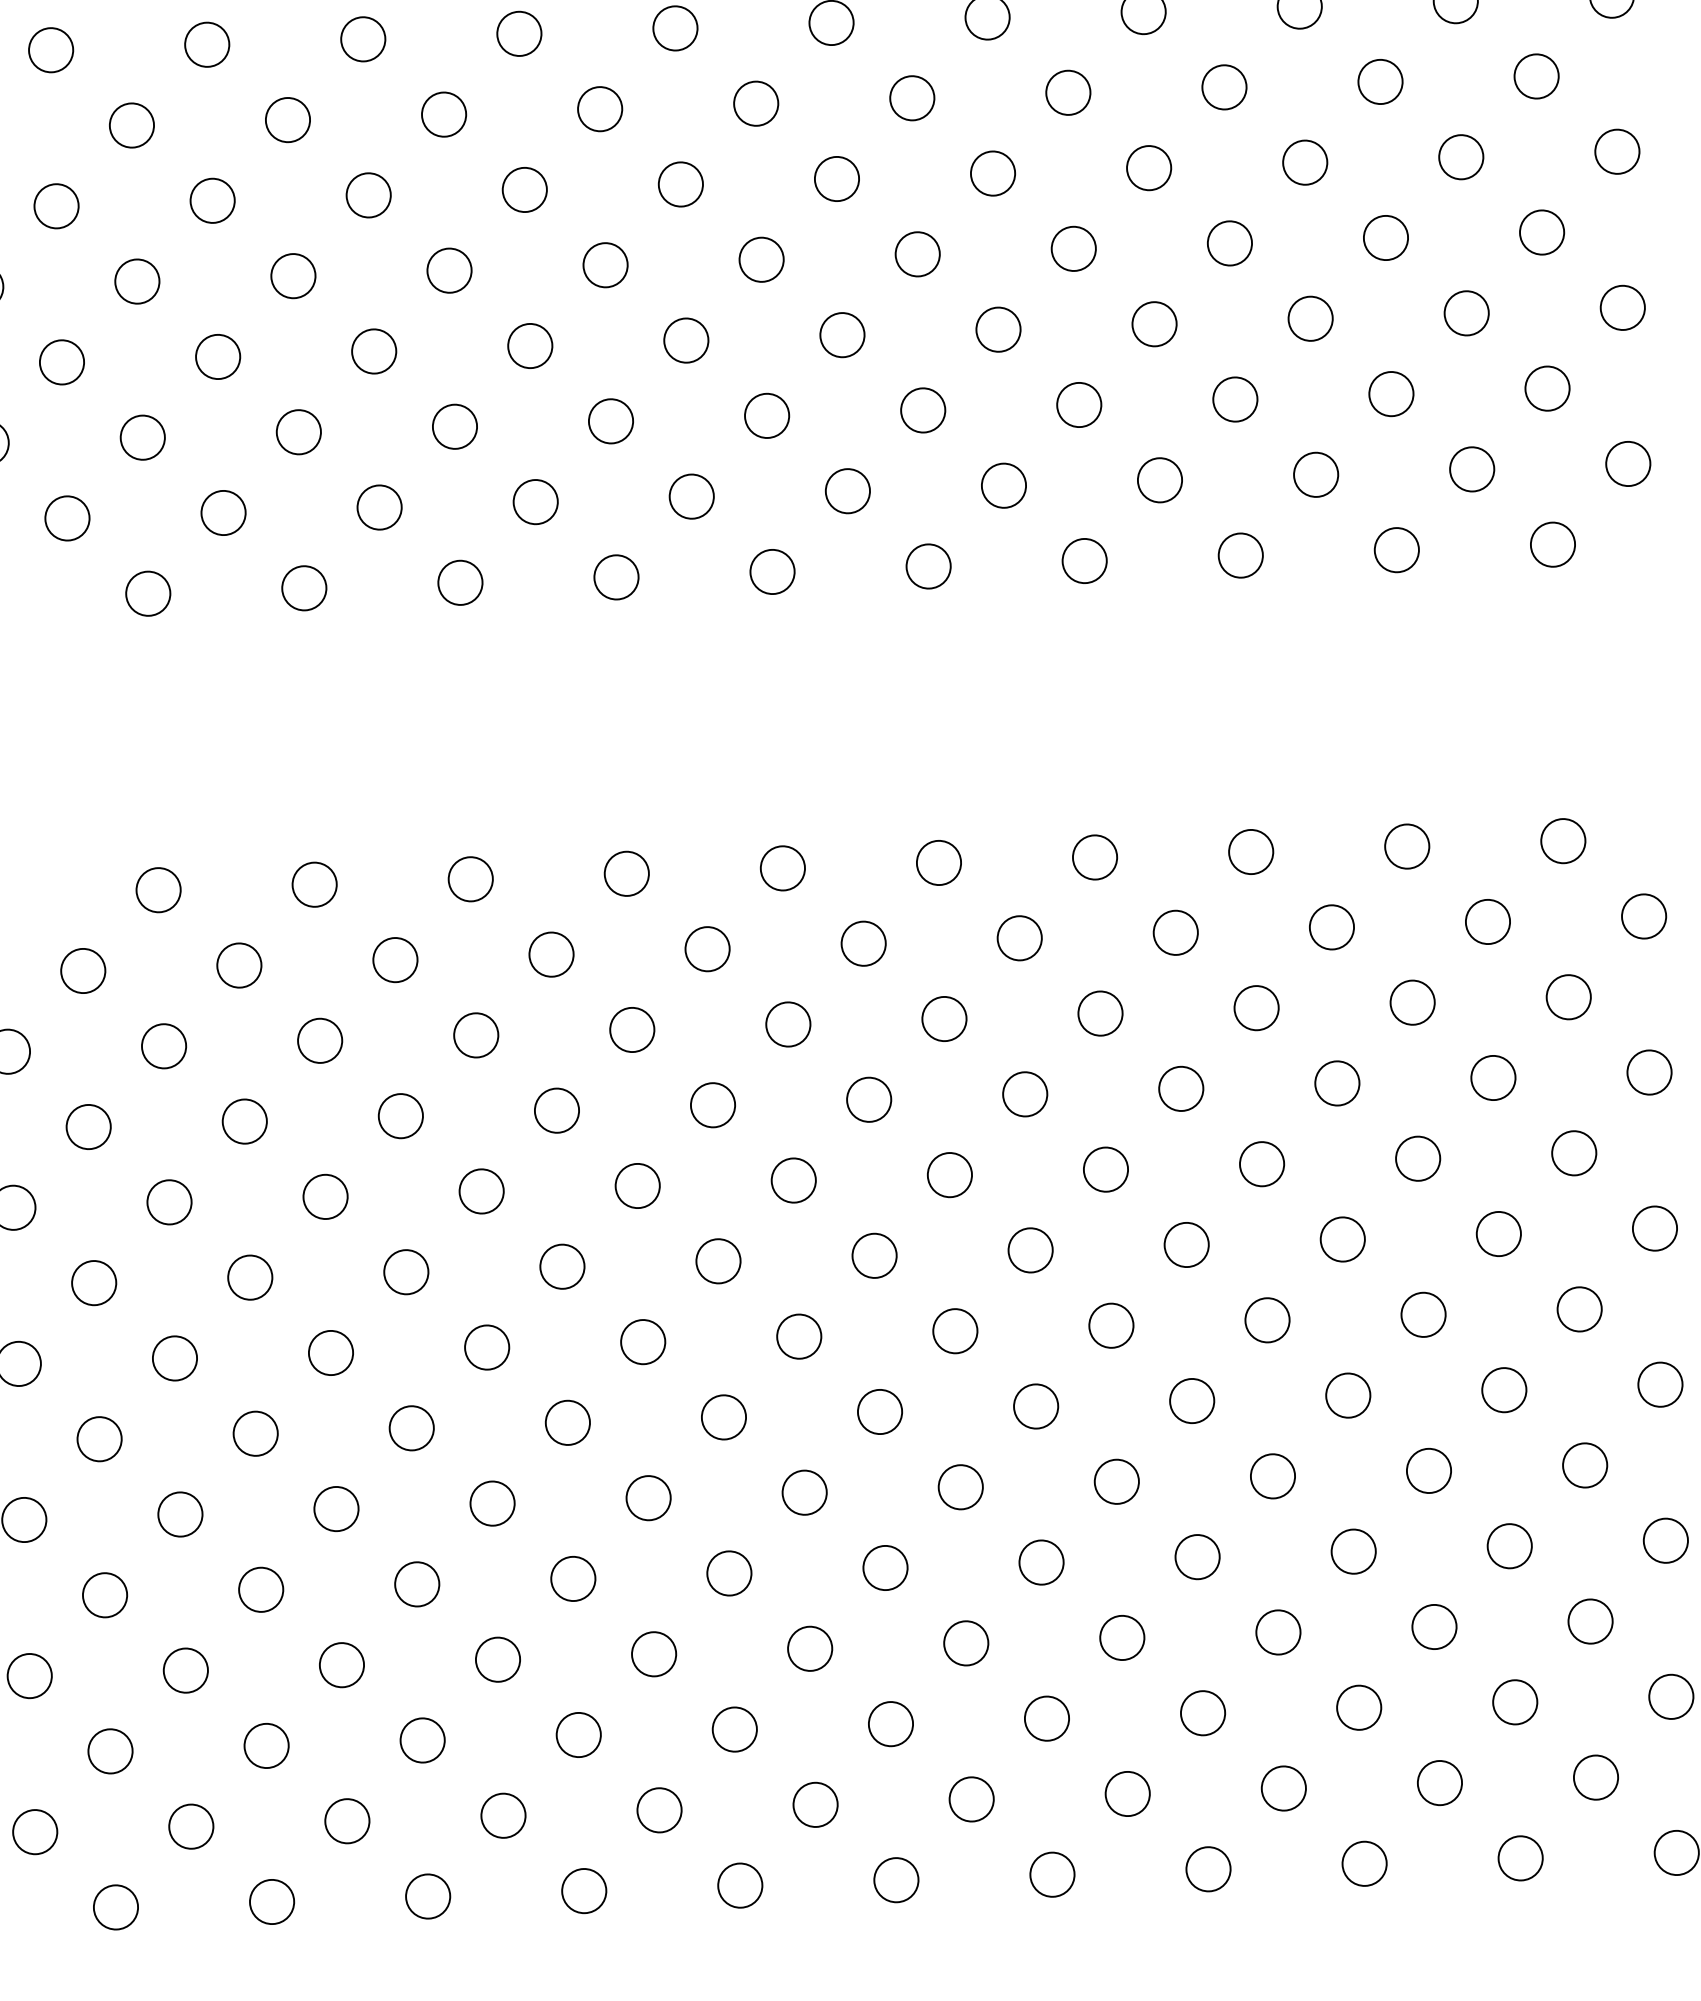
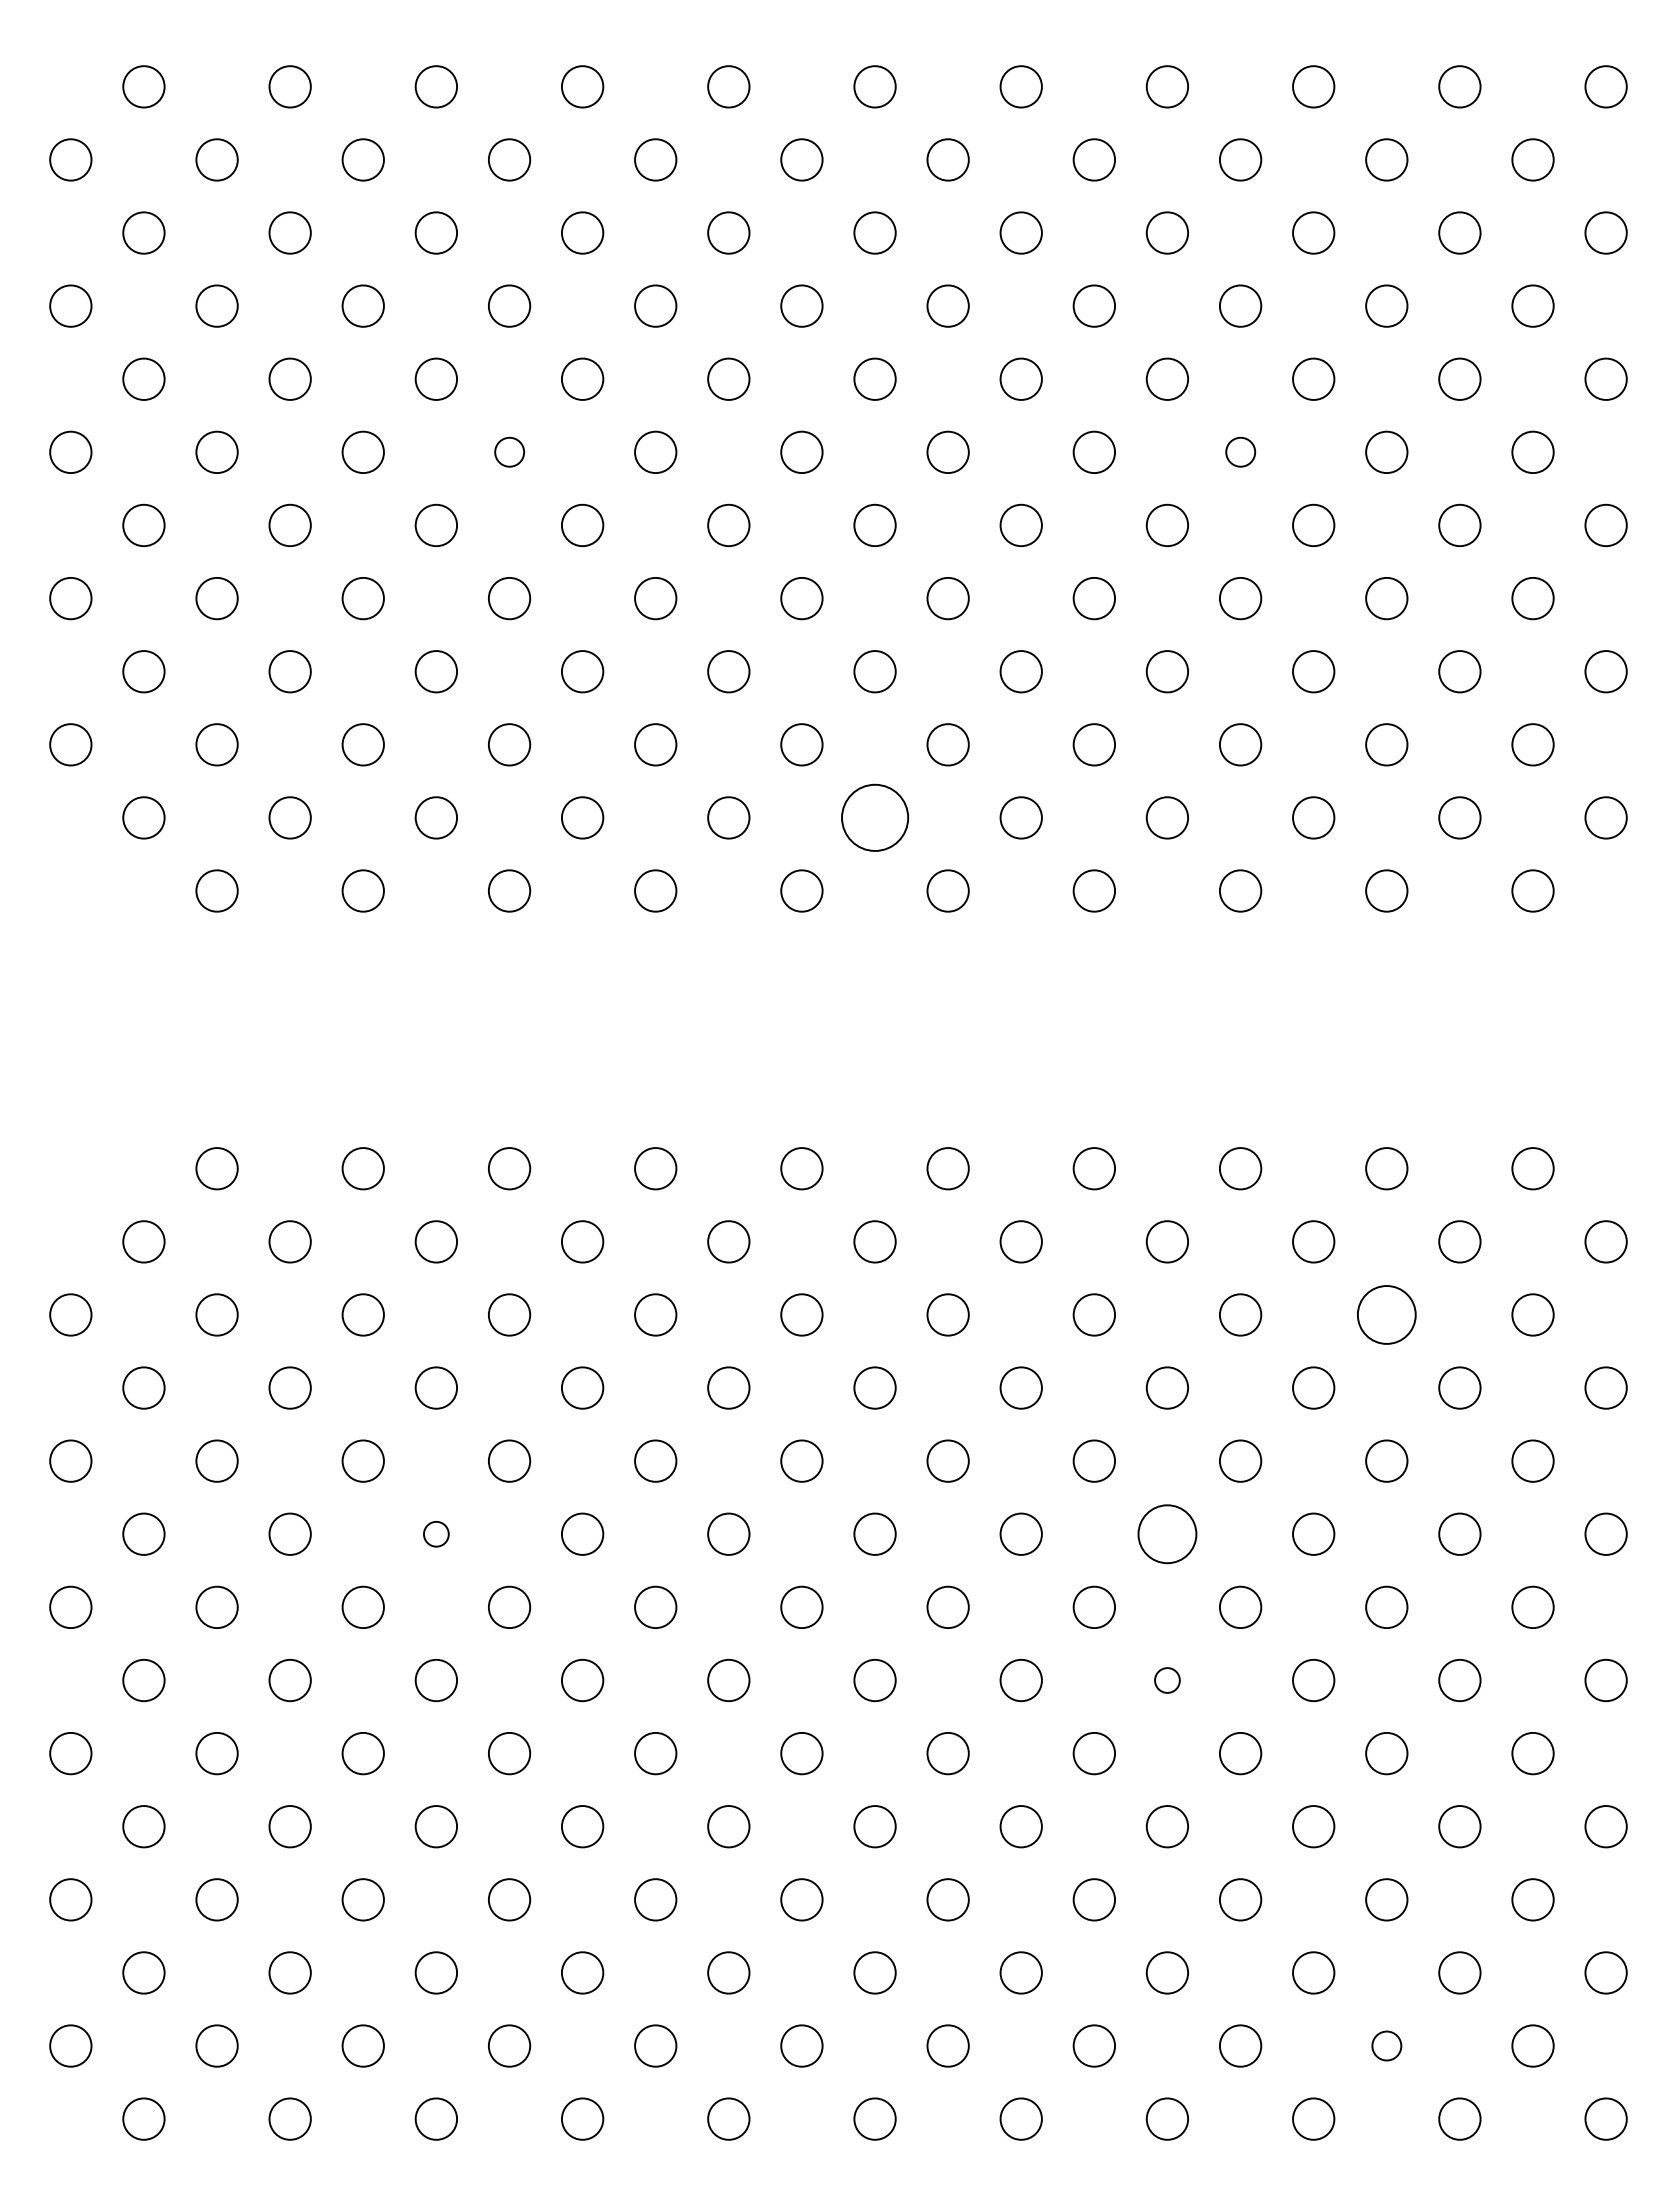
circle: (1224, 86) -> (1240, 451), size x0.7
circle: (444, 113) -> (509, 451), size x0.7
circle: (847, 490) -> (874, 817), size x1.6
circle: (1412, 1002) -> (1386, 1314), size x1.4
circle: (1186, 1244) -> (1167, 1533), size x1.4
circle: (406, 1271) -> (436, 1533), size x0.6
circle: (1192, 1401) -> (1167, 1680), size x0.6
circle: (1439, 1782) -> (1386, 2045), size x0.7

